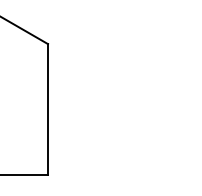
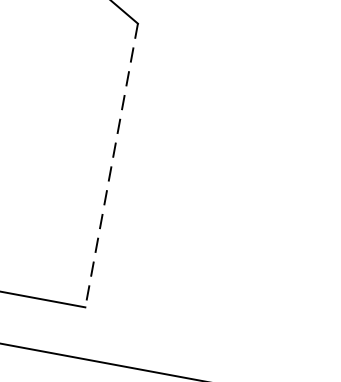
line: (48, 109) -> (112, 165), solid -> dashed

